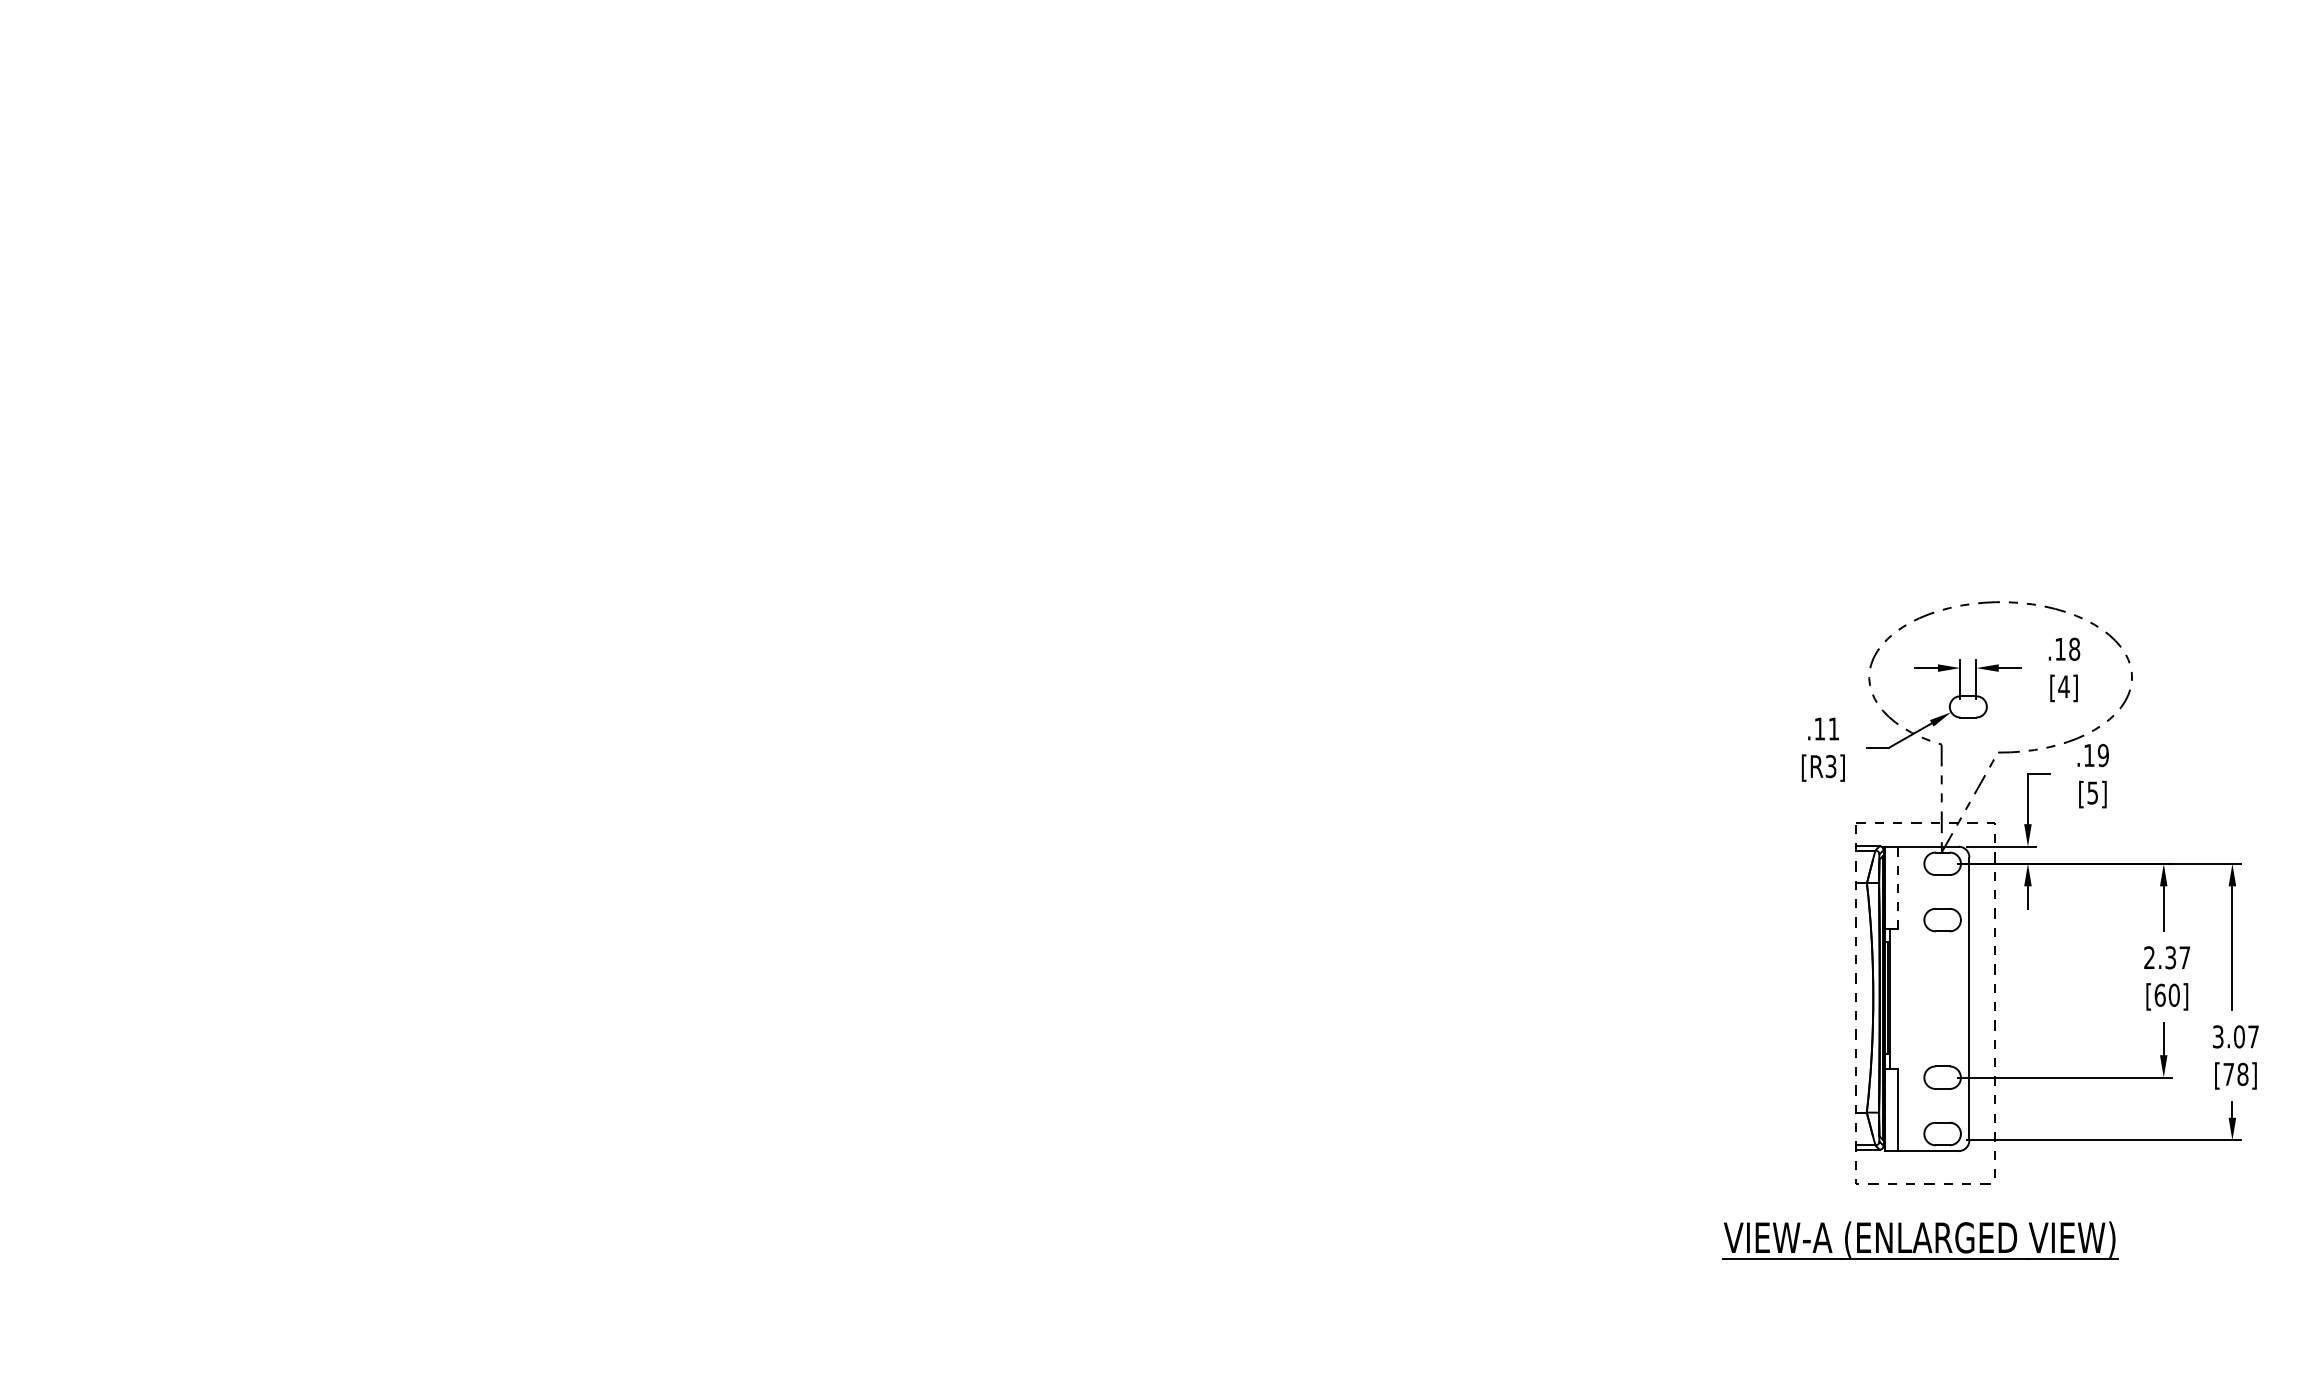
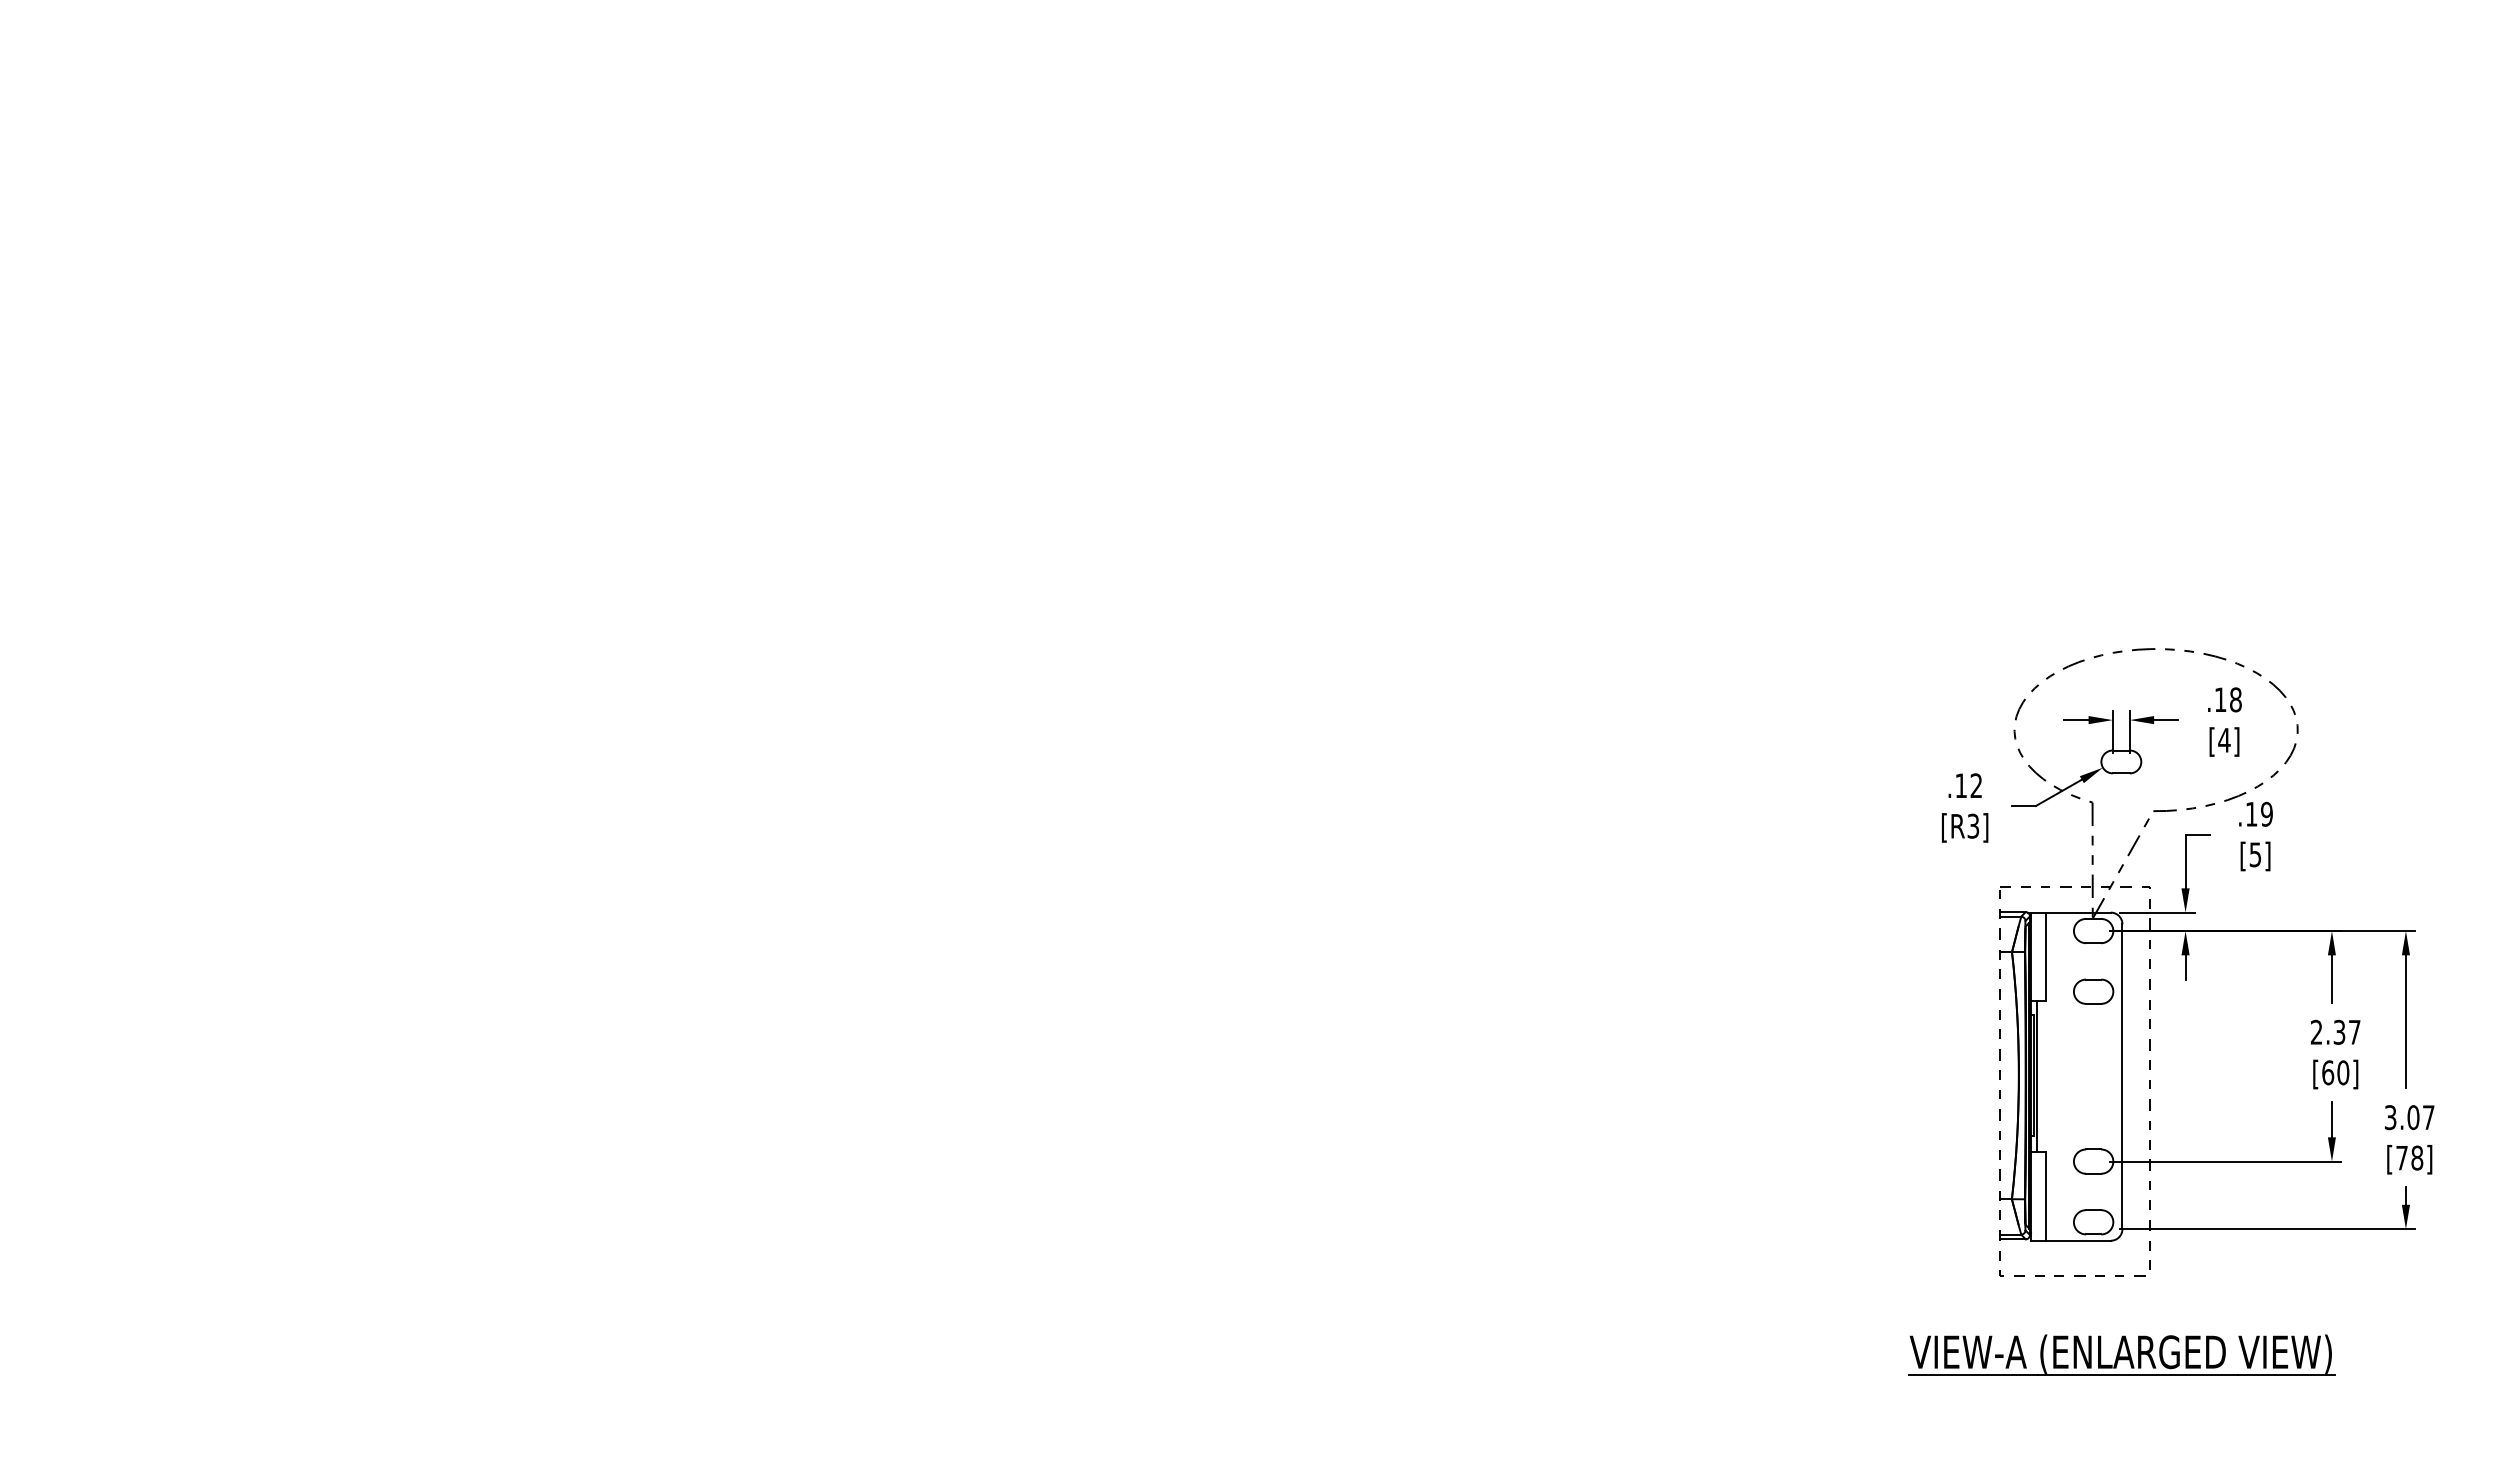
text: (1833, 728) -> (1975, 785), .11 -> .12
line: (1897, 887) -> (2045, 956), dashed -> solid
part: (1920, 1239) -> (2121, 1354), moved

